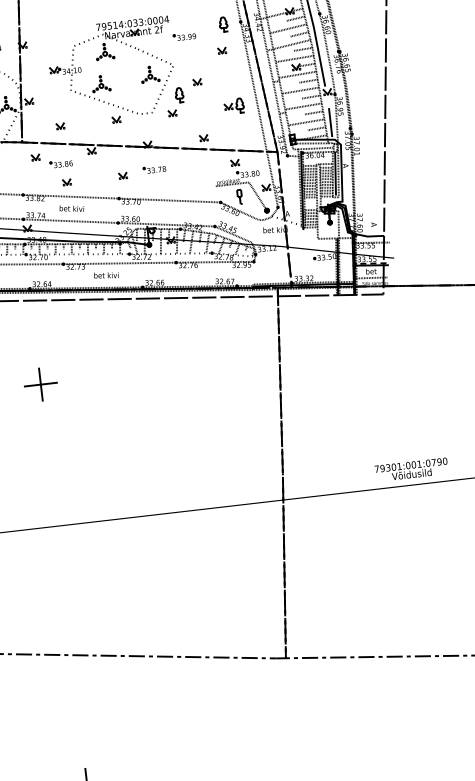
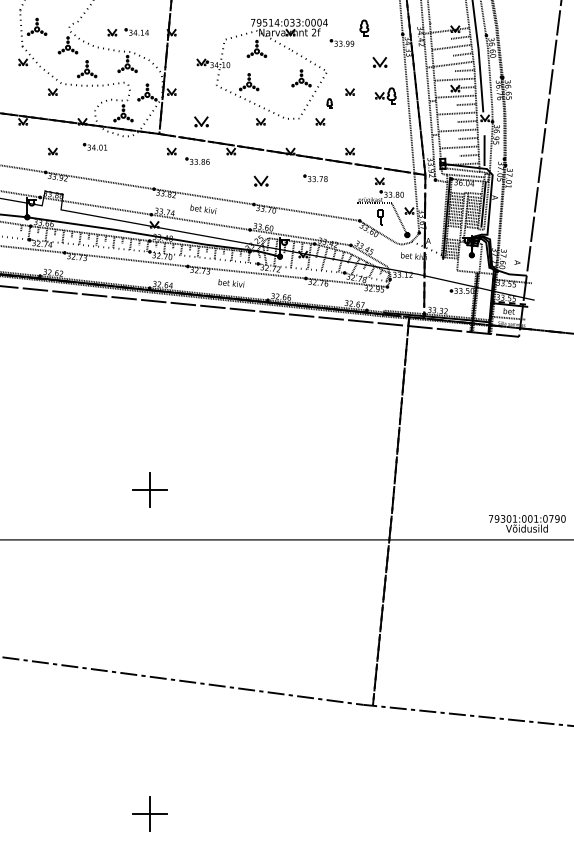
part: (223, 24) -> (364, 27), moved
part: (221, 50) -> (379, 62), size x1.6
part: (179, 95) -> (329, 103), size x0.6
part: (234, 105) -> (385, 95), moved
part: (60, 126) -> (201, 121), size x1.6
part: (154, 169) -> (315, 178), moved
part: (122, 176) -> (260, 181), size x1.6
part: (66, 181) -> (201, 180), removed
part: (40, 384) -> (149, 489), moved

